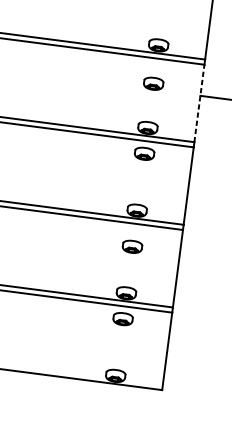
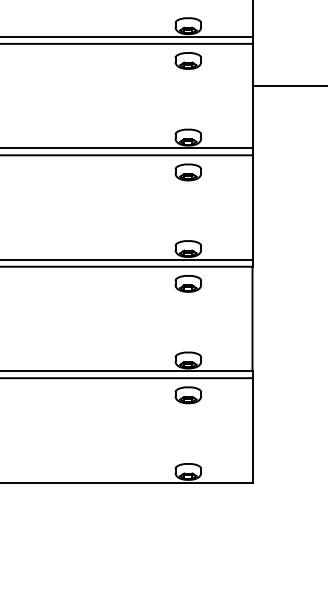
part: (153, 83) -> (188, 60), moved
line: (199, 102) -> (252, 95), dashed -> solid
part: (131, 246) -> (187, 283), moved

